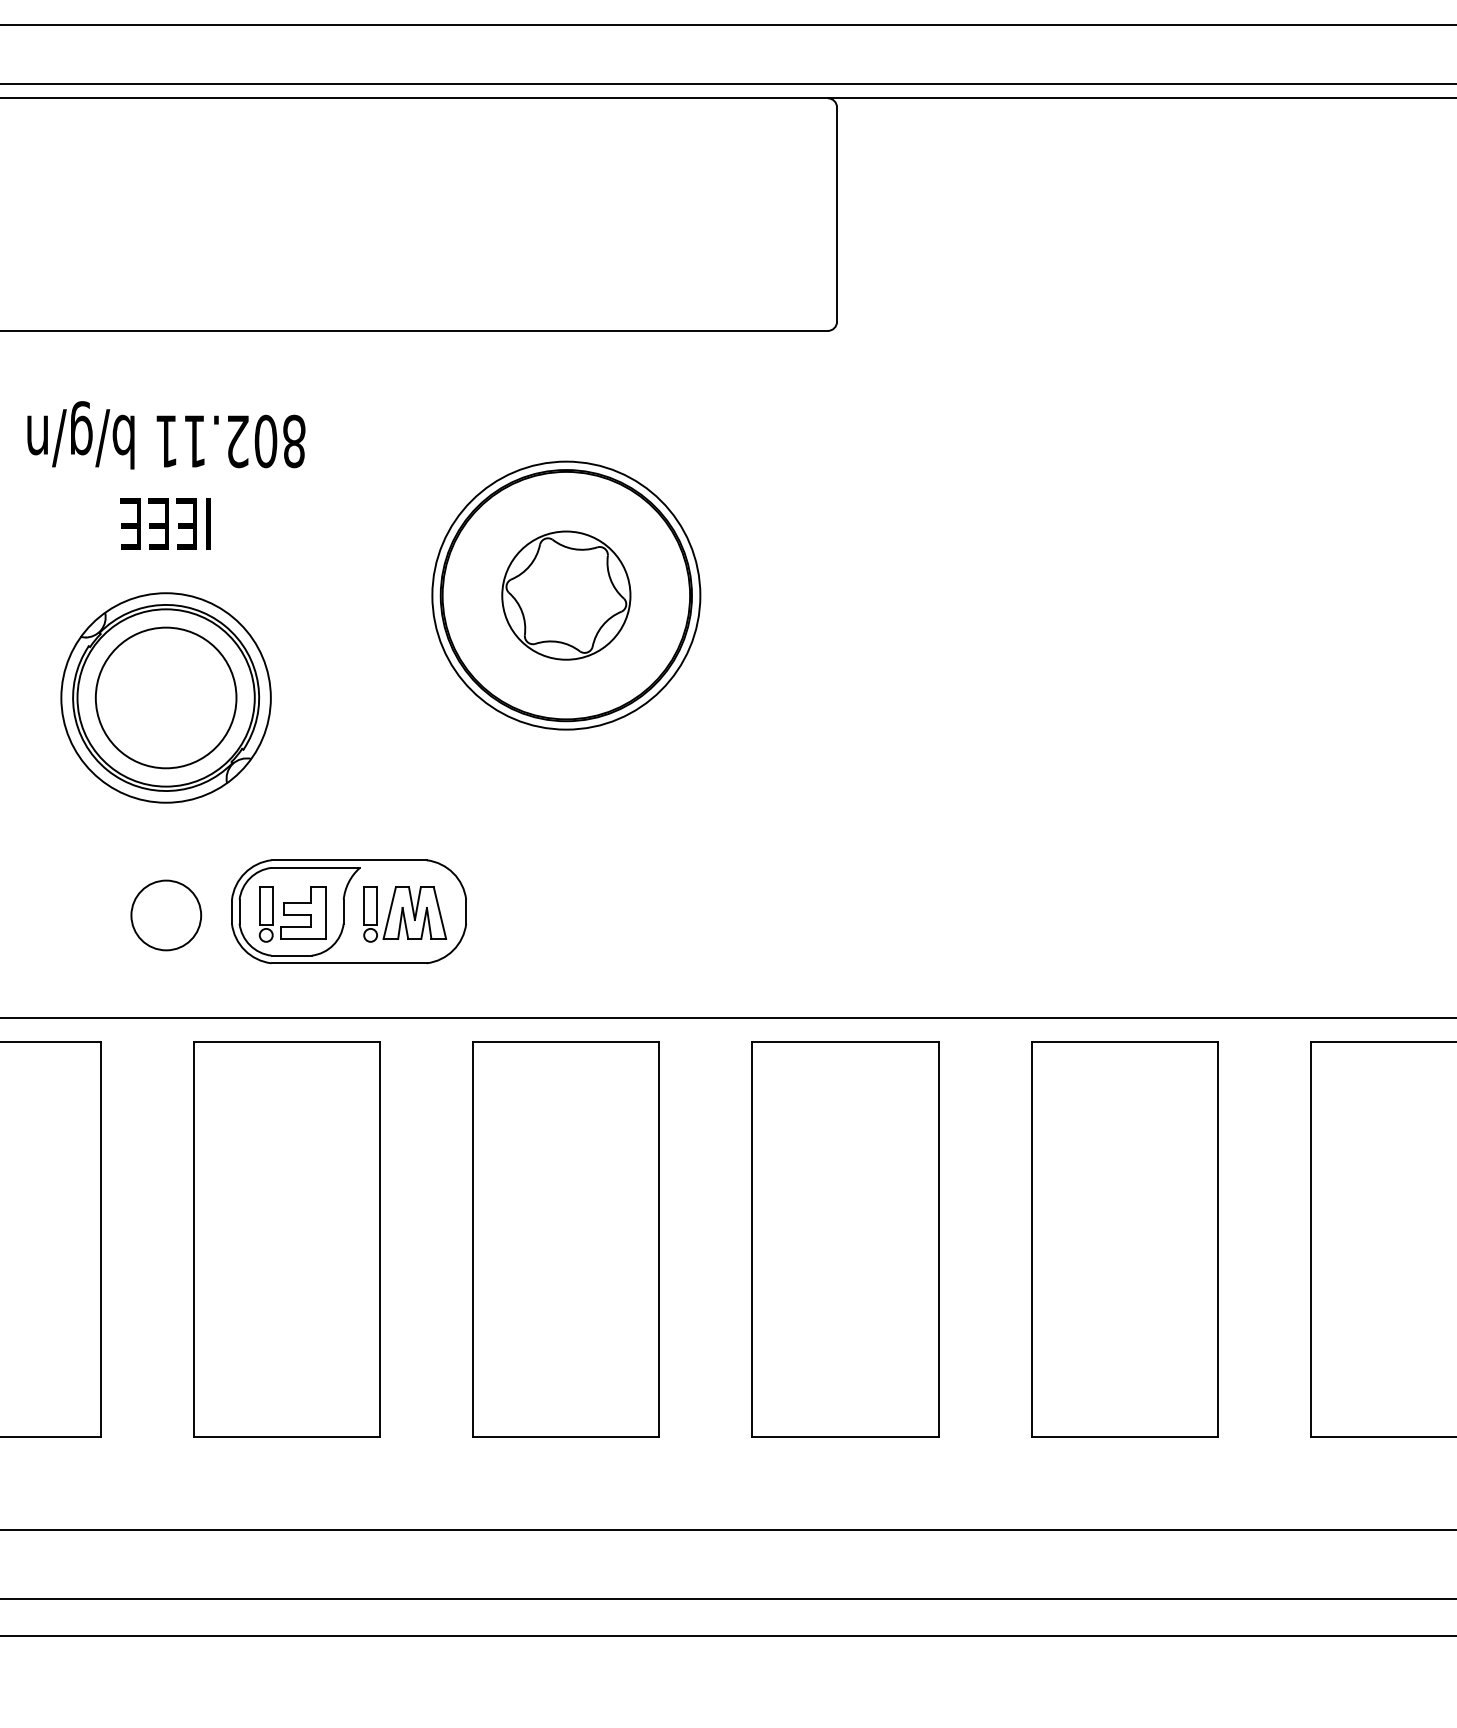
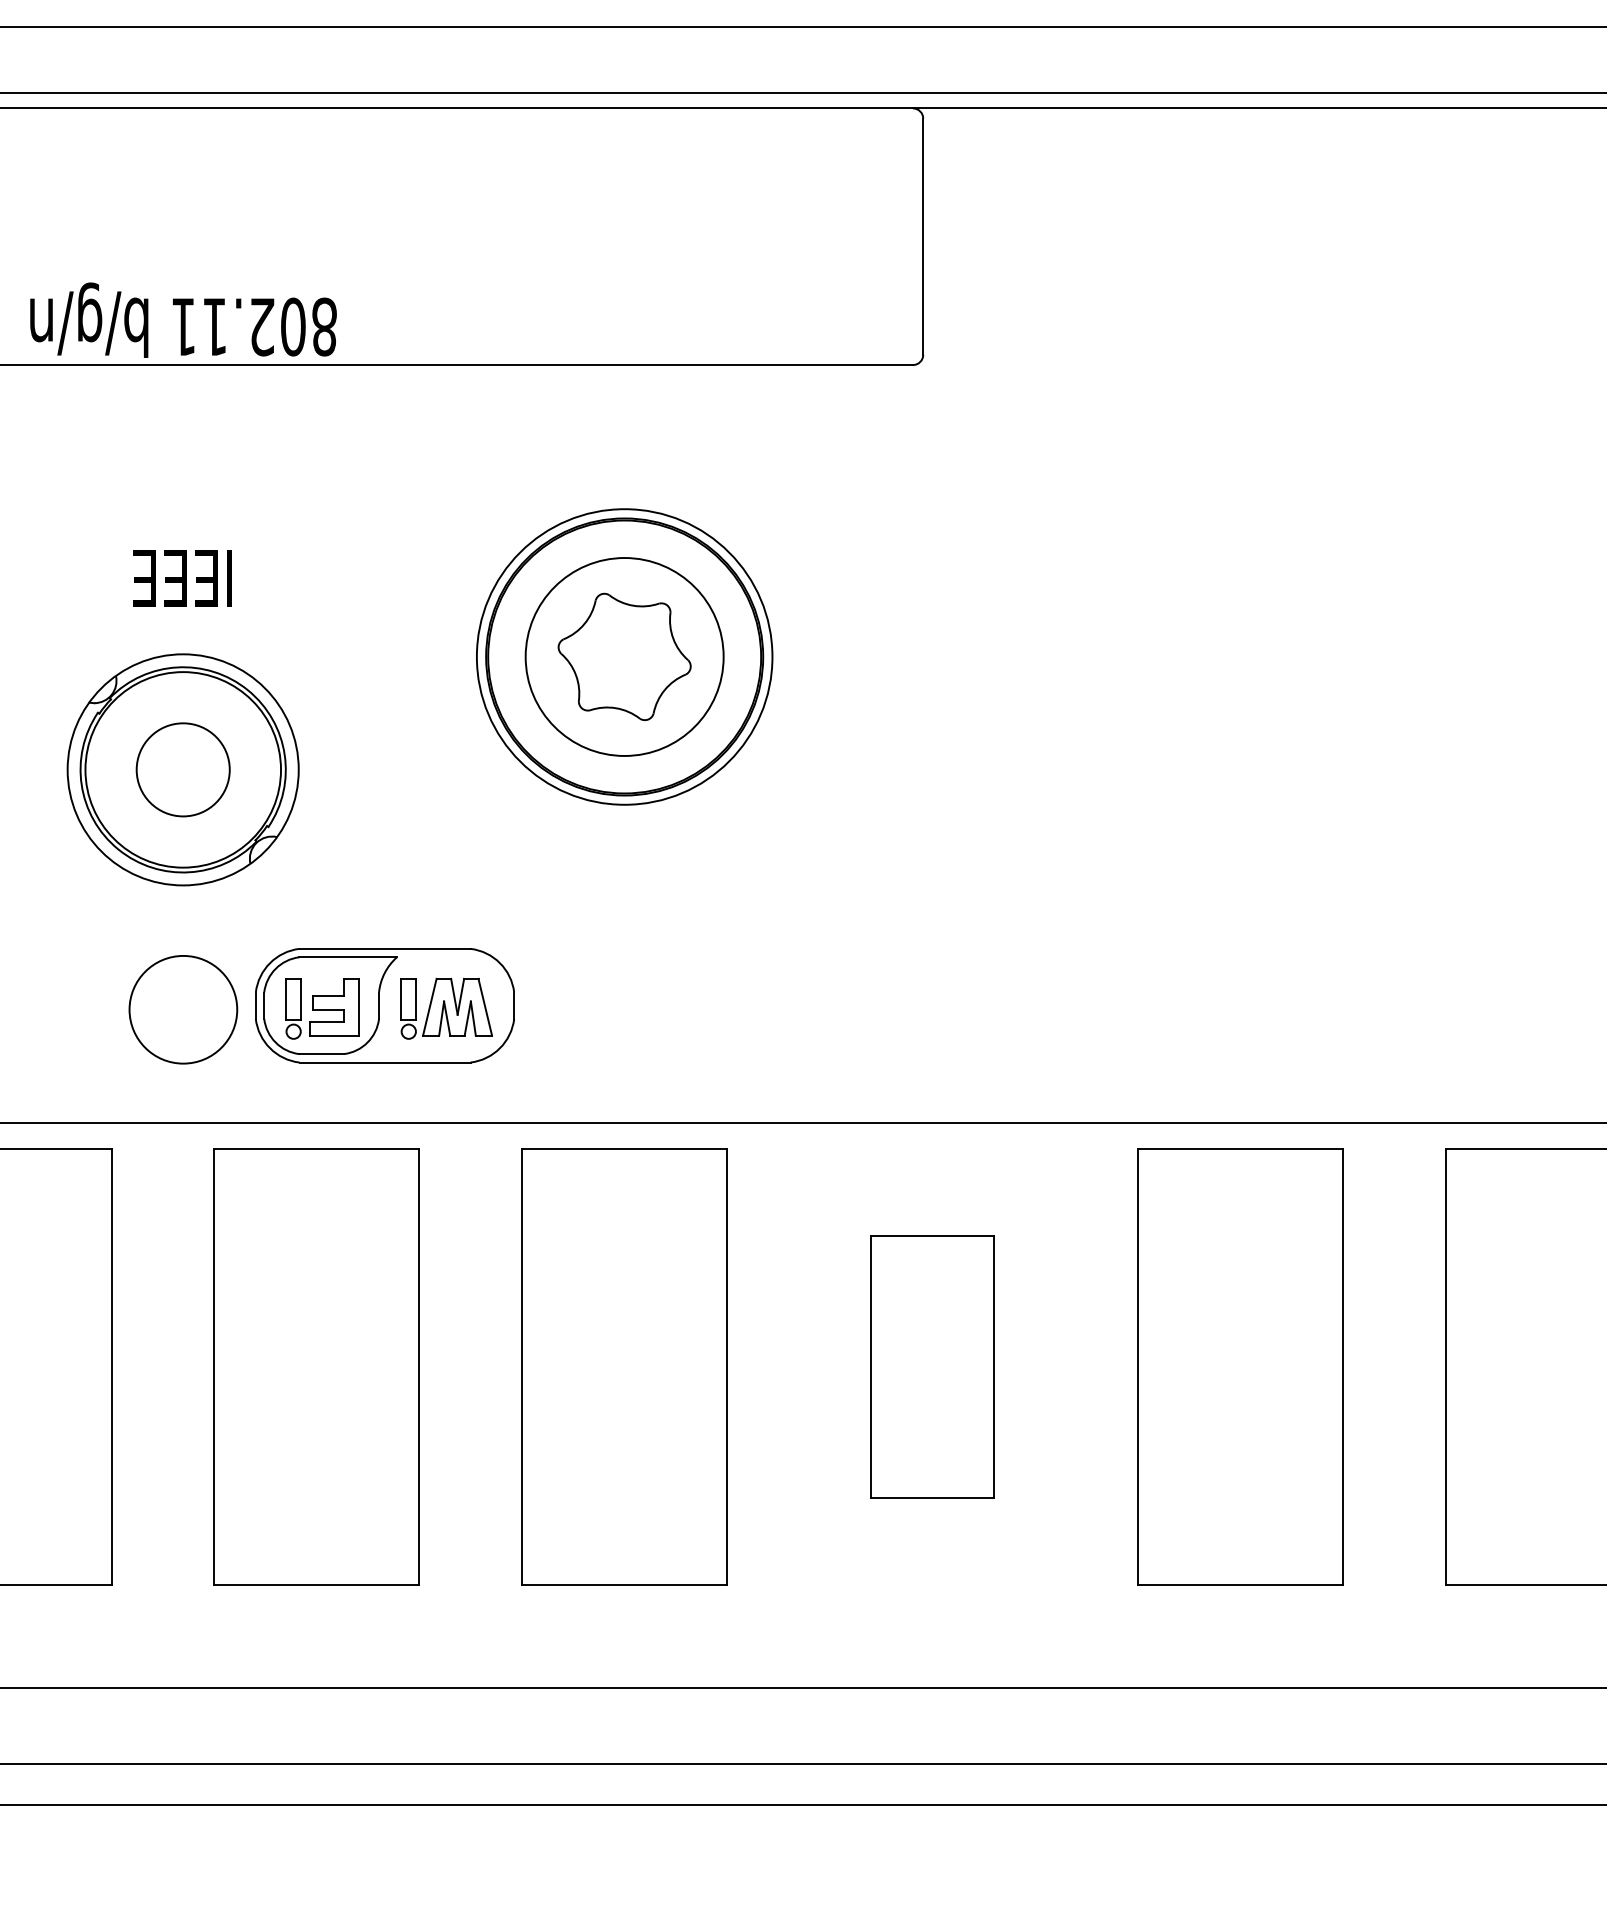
text: (166, 435) -> (183, 320), moved
circle: (566, 595) -> (624, 656), size x1.4
circle: (165, 697) -> (182, 769), size x0.6
circle: (166, 915) -> (183, 1009), size x1.4
part: (845, 1239) -> (932, 1367), size x0.6

